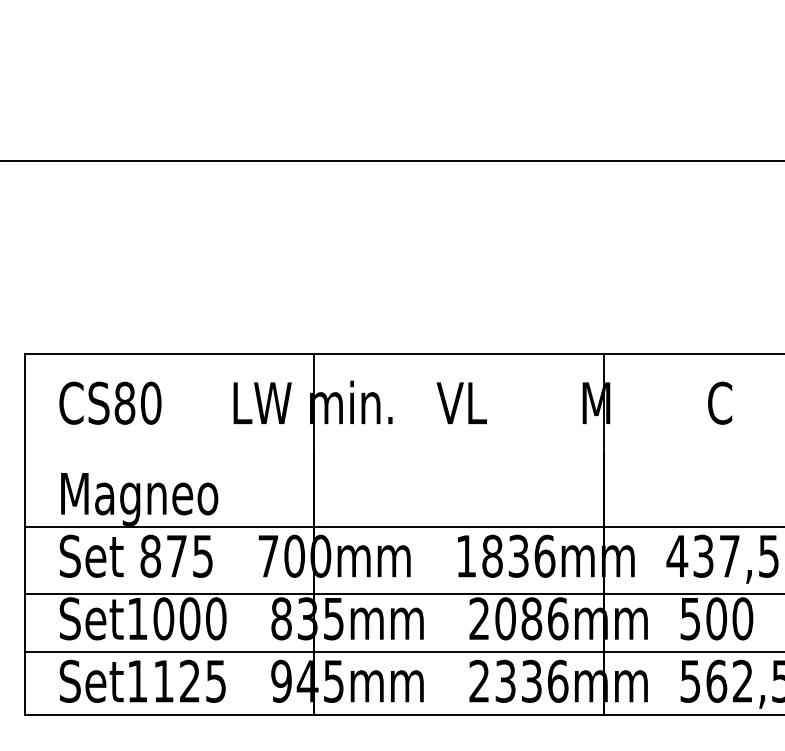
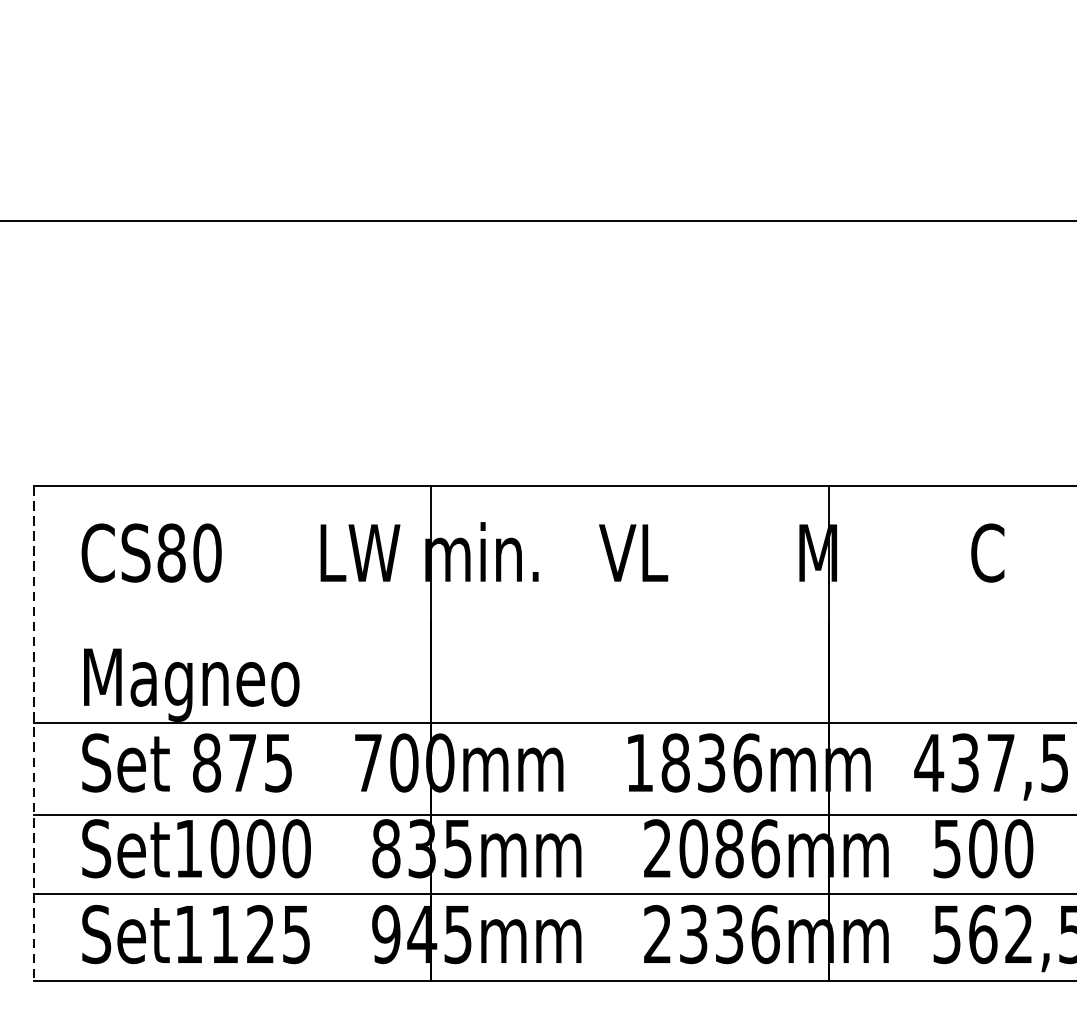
line: (24, 535) -> (33, 734), solid -> dashed

